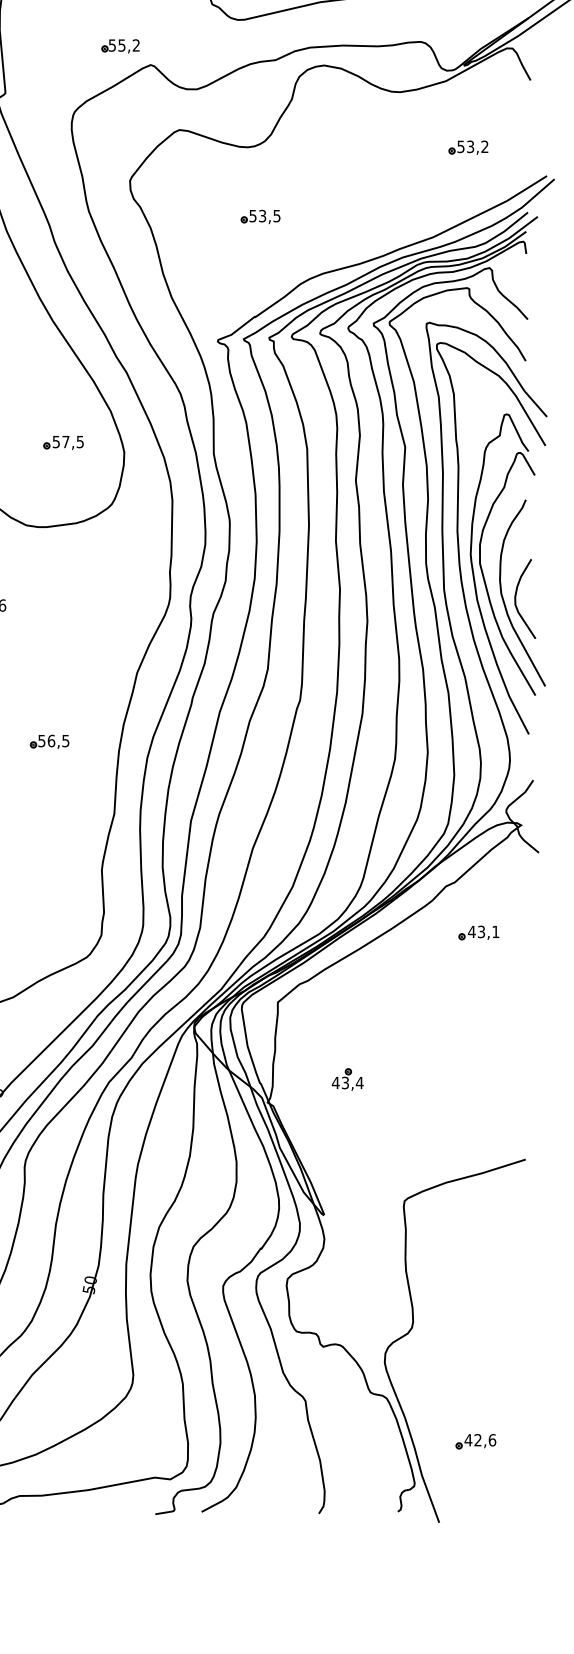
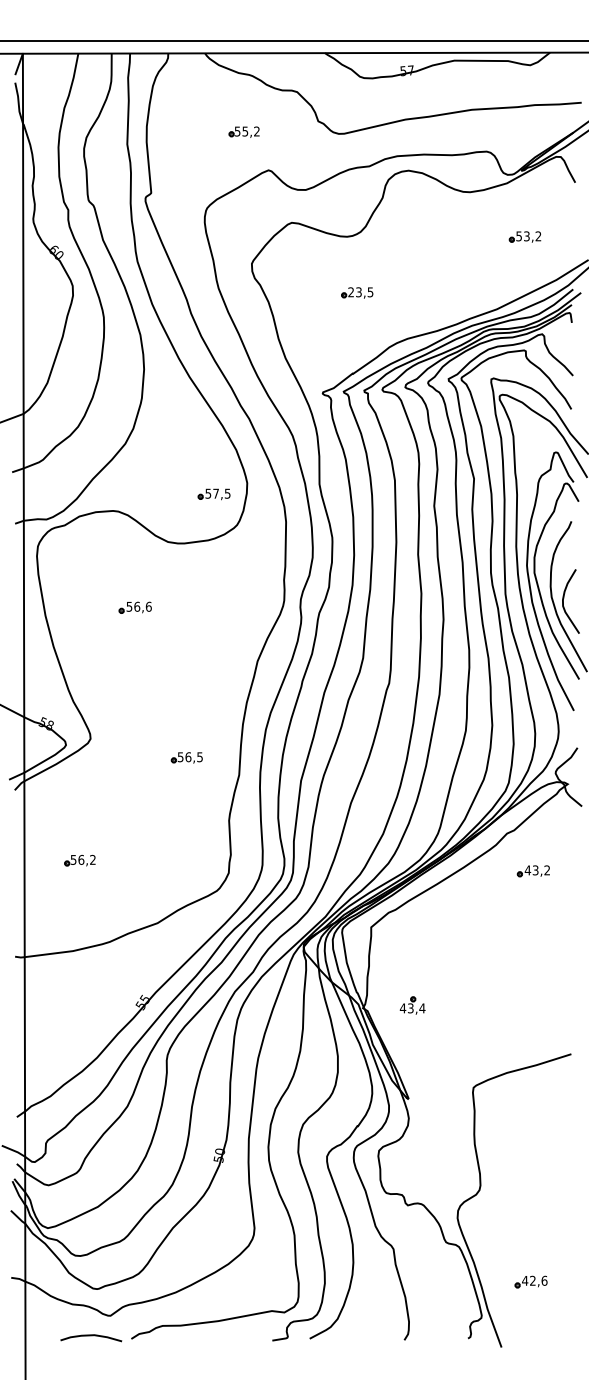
part: (119, 45) -> (243, 131), moved
text: (252, 216) -> (350, 292), 53,5 -> 23,5
part: (62, 442) -> (213, 494), moved
part: (49, 741) -> (186, 757), moved
text: (494, 932) -> (546, 870), 43,1 -> 43,2
part: (347, 1079) -> (412, 1005), moved

